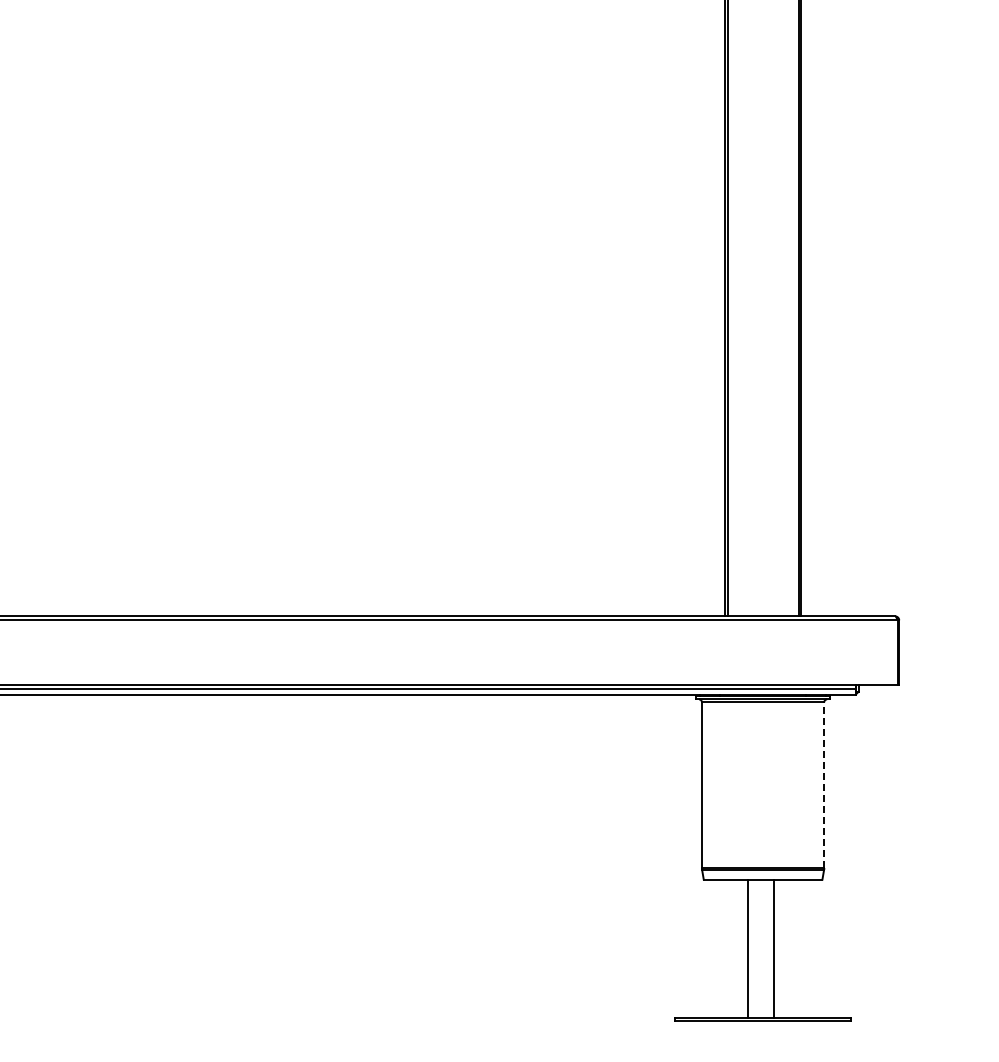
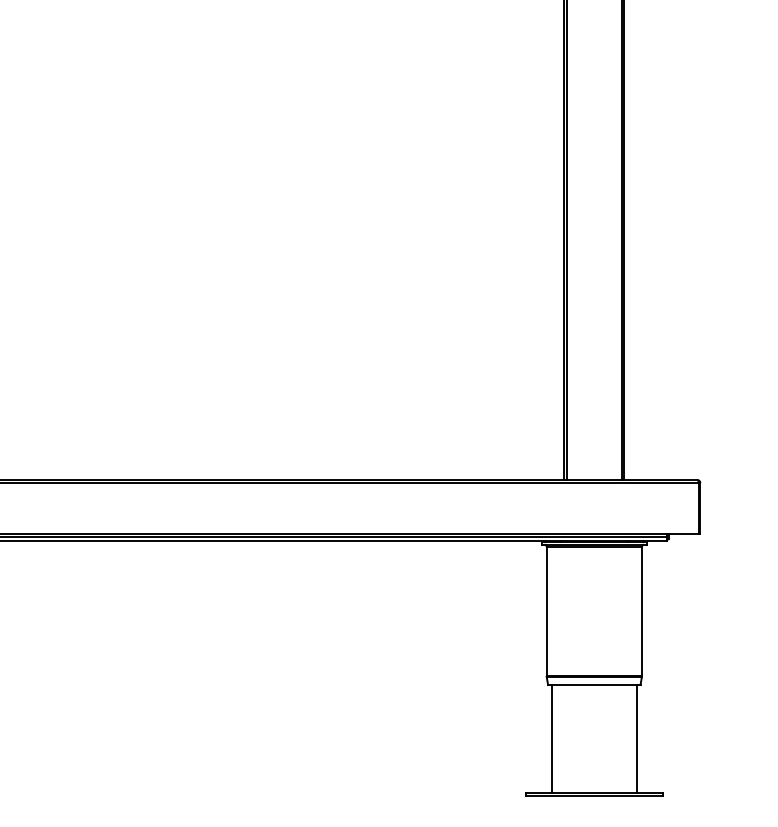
line: (824, 785) -> (642, 611), dashed -> solid
line: (747, 948) -> (551, 738), moved
line: (774, 948) -> (636, 738), moved

